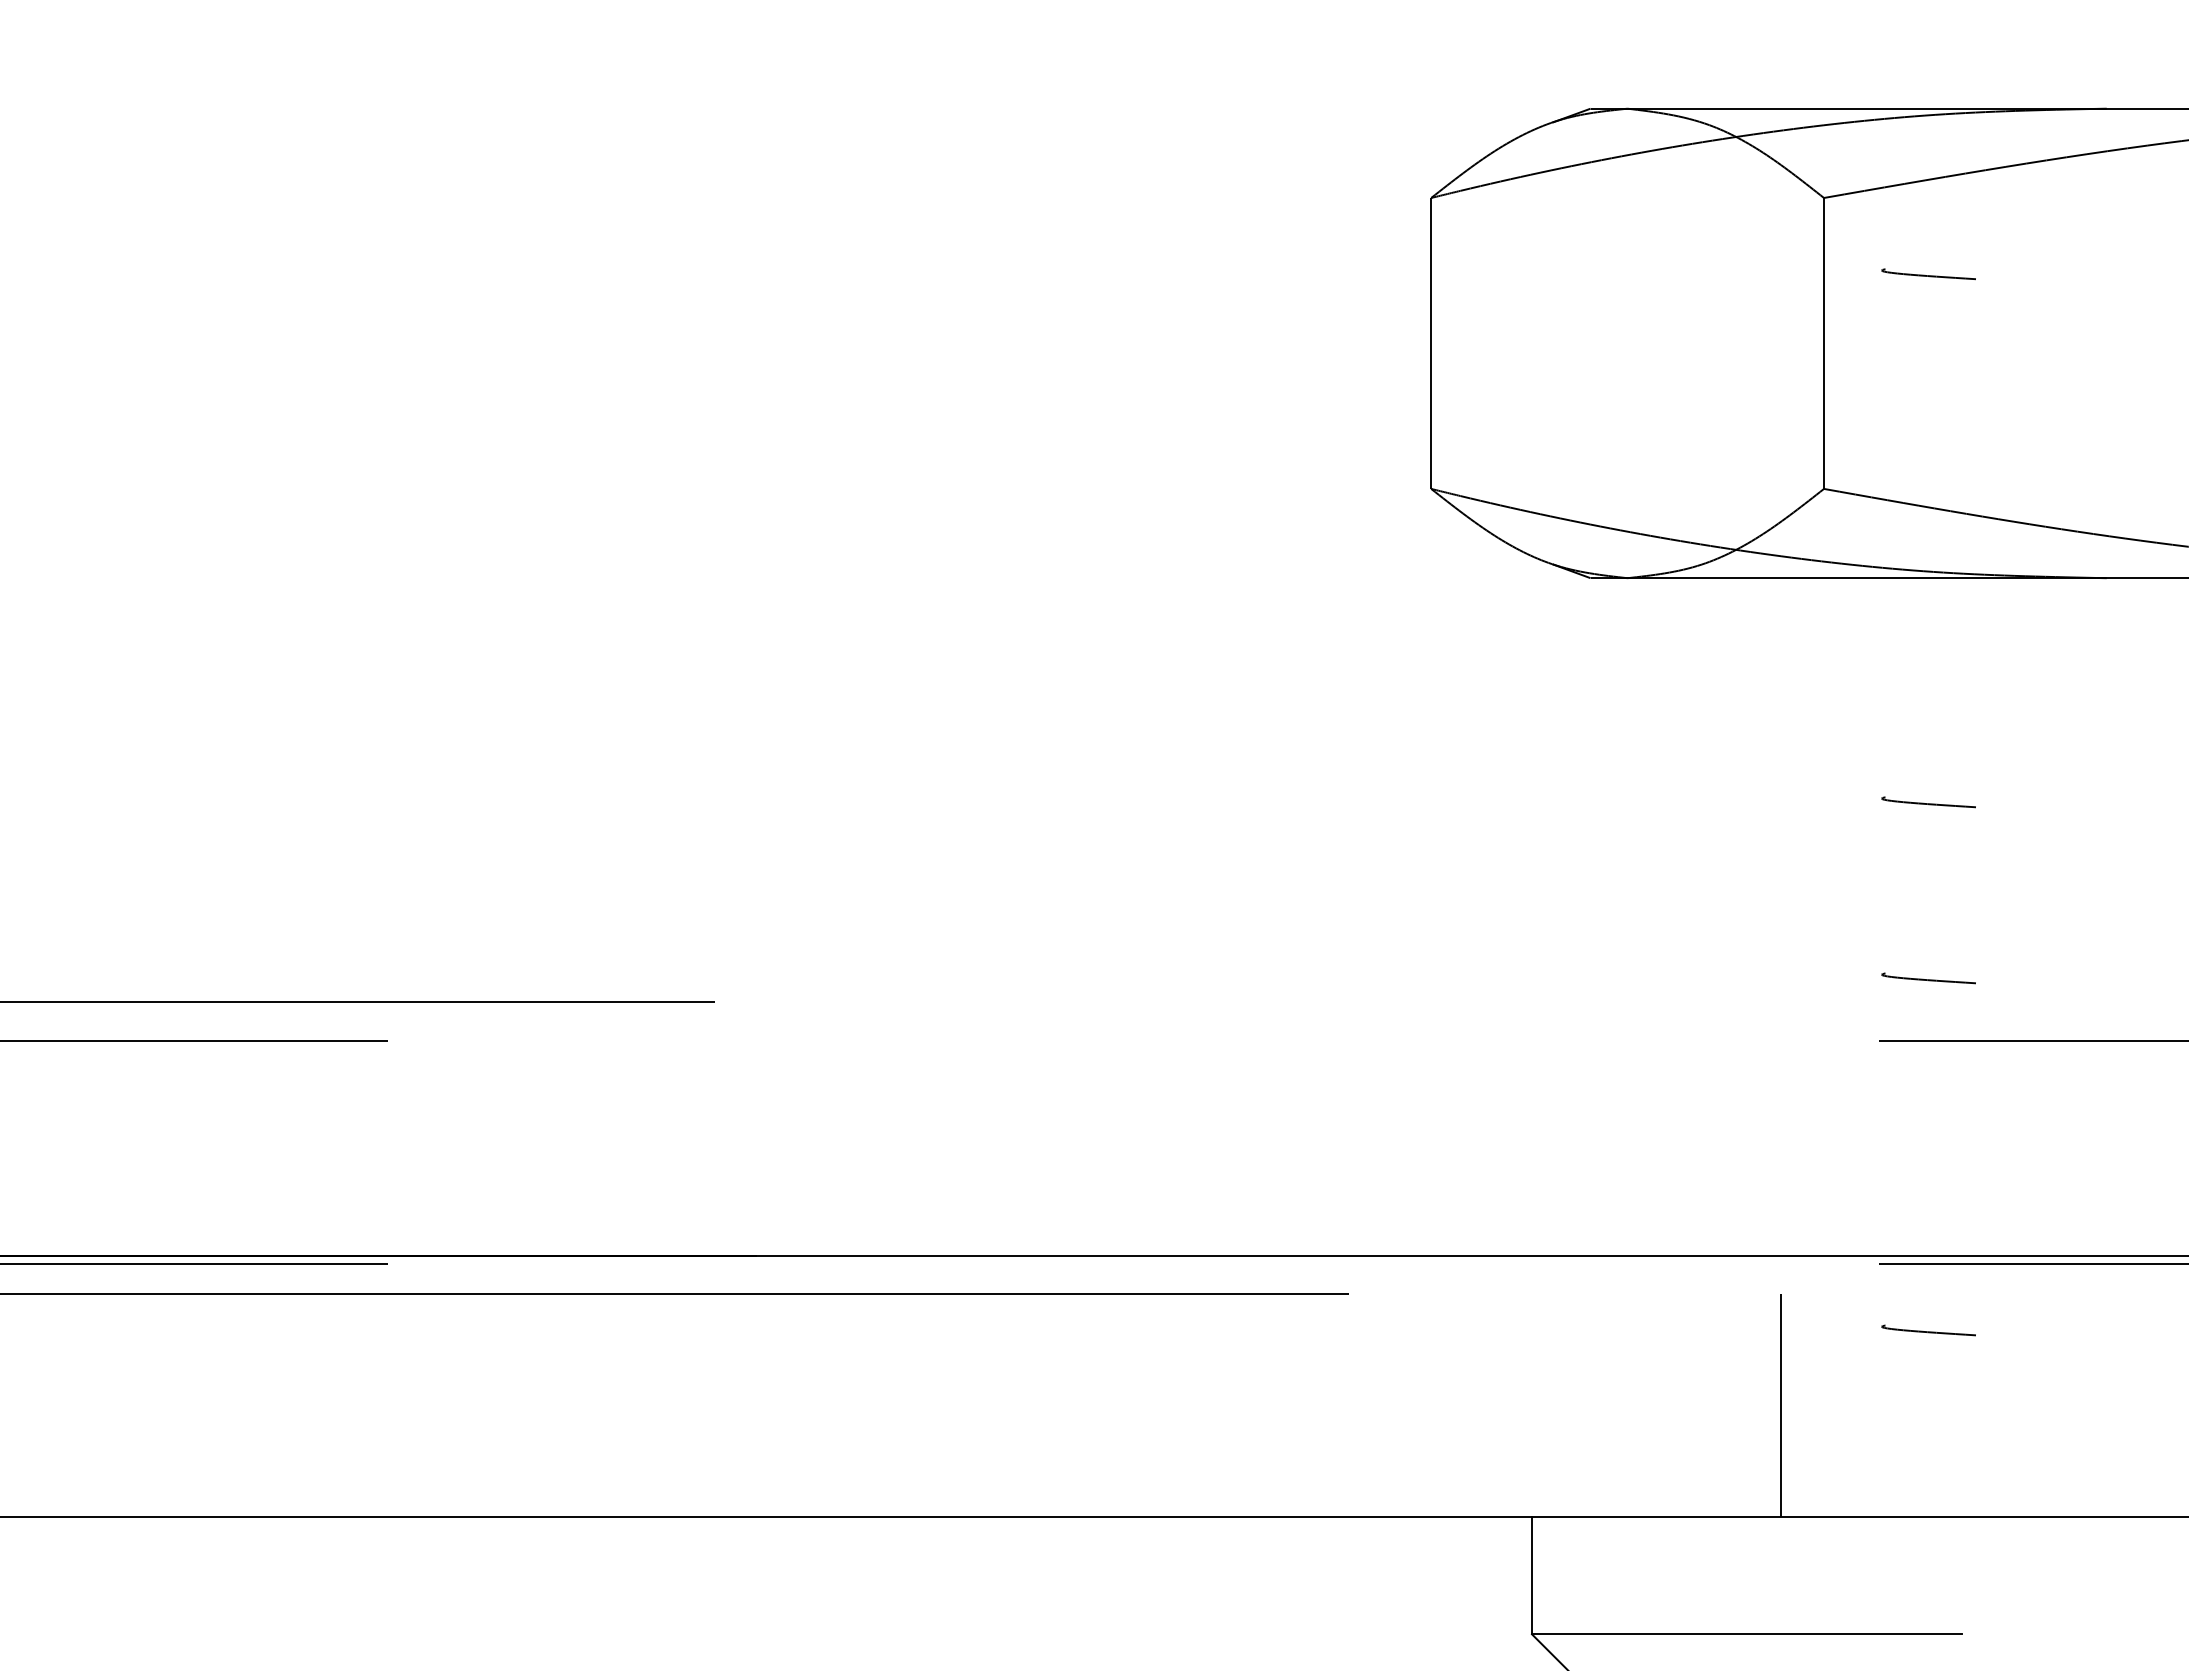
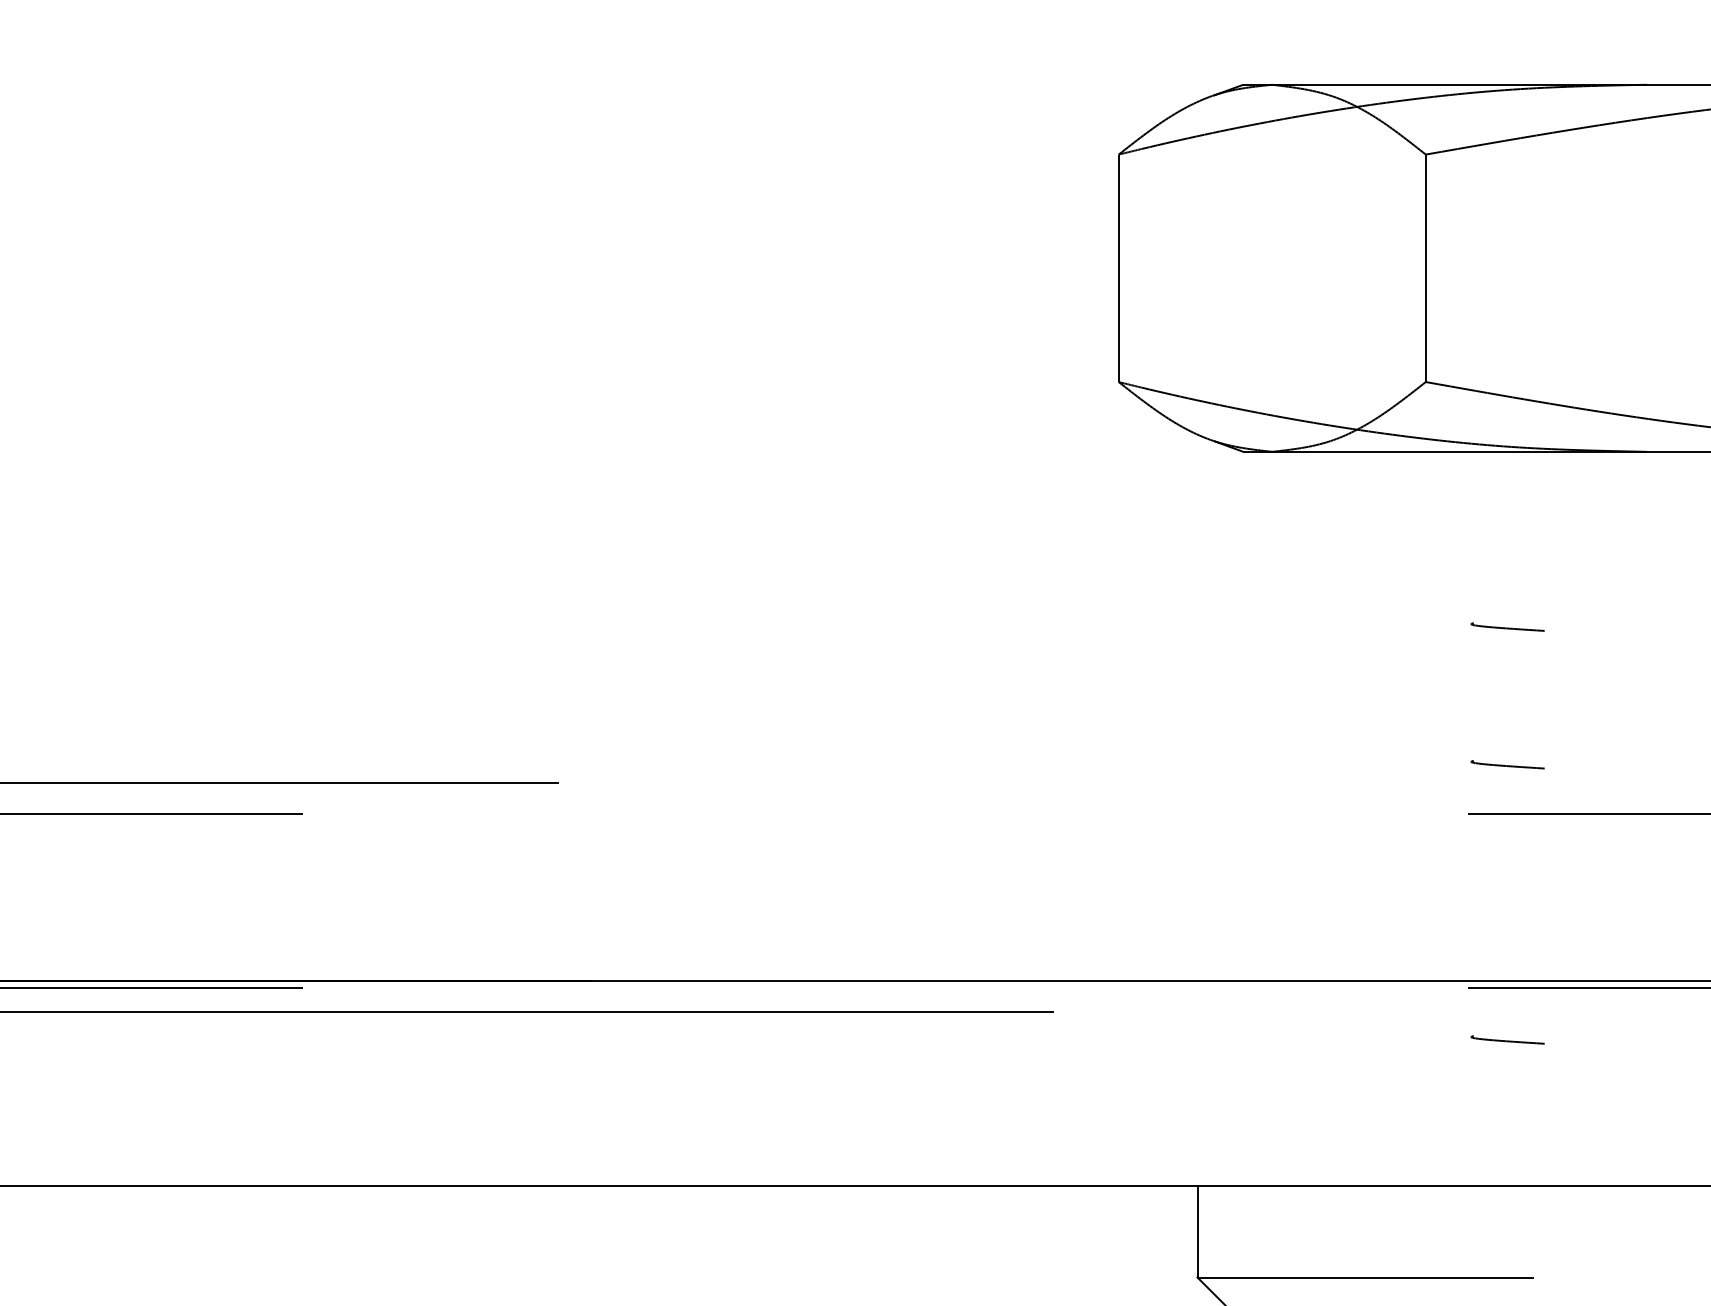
curve: (1928, 275) -> (1507, 215), removed
line: (1781, 1405) -> (1392, 1098), removed

